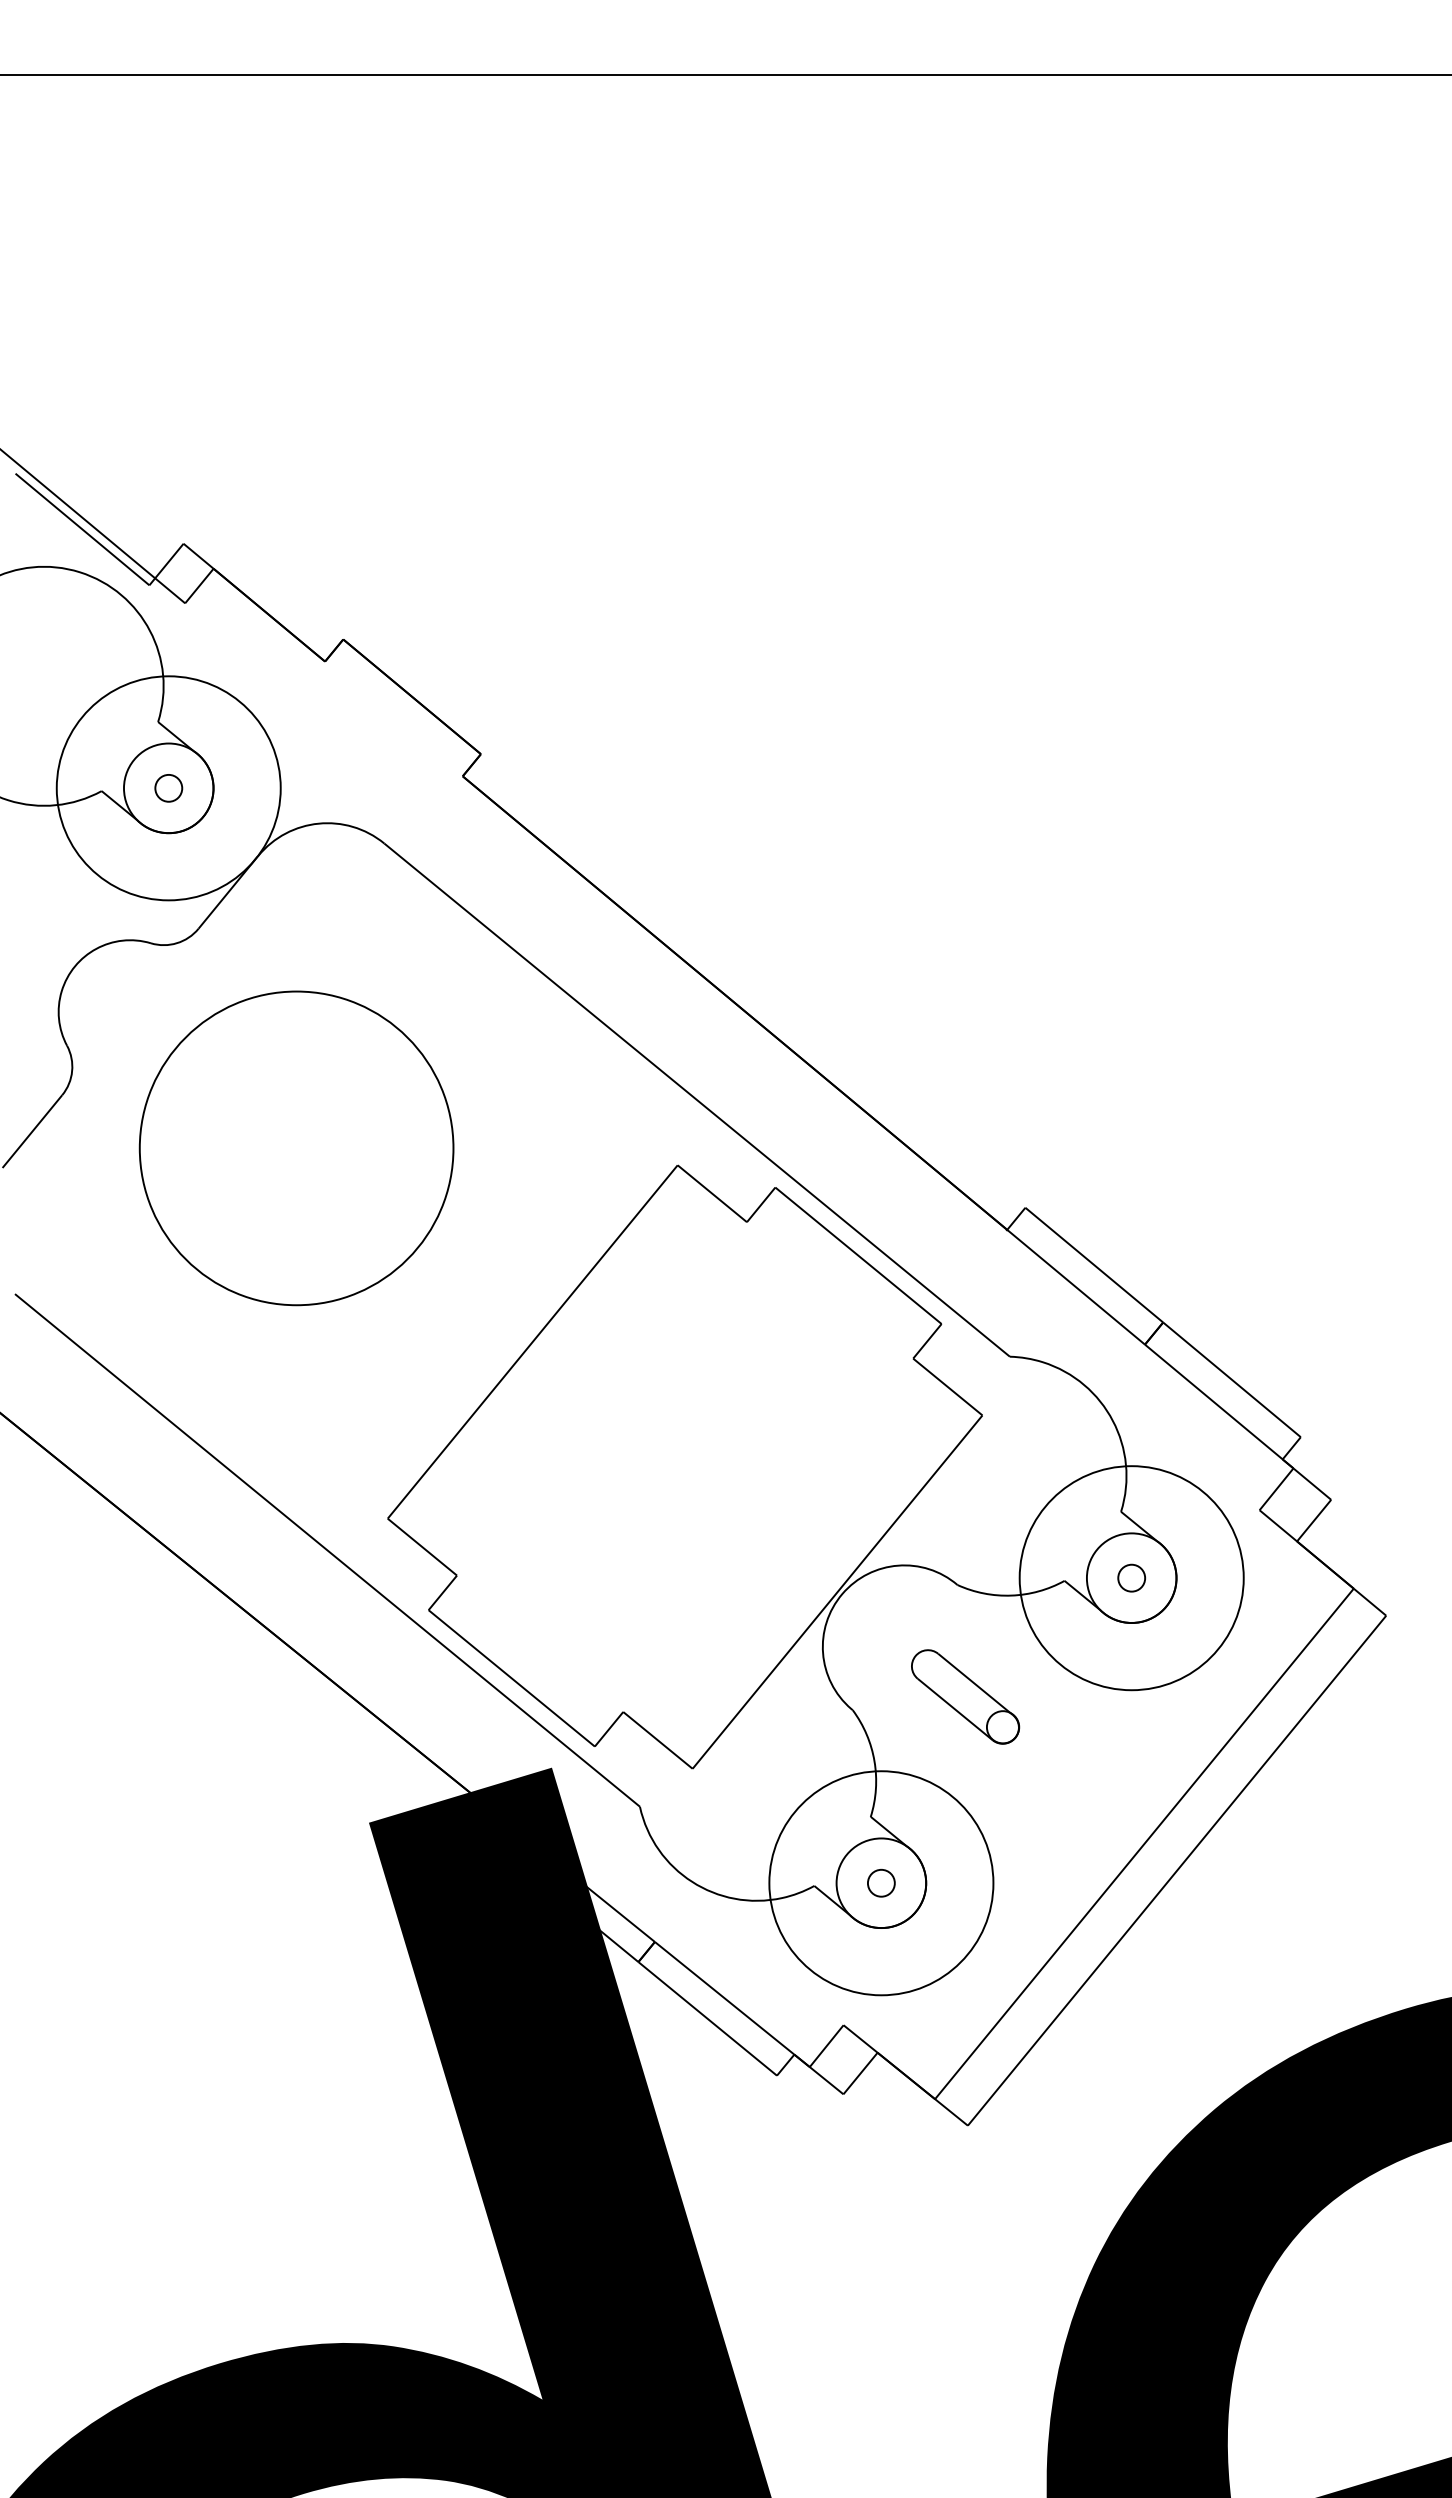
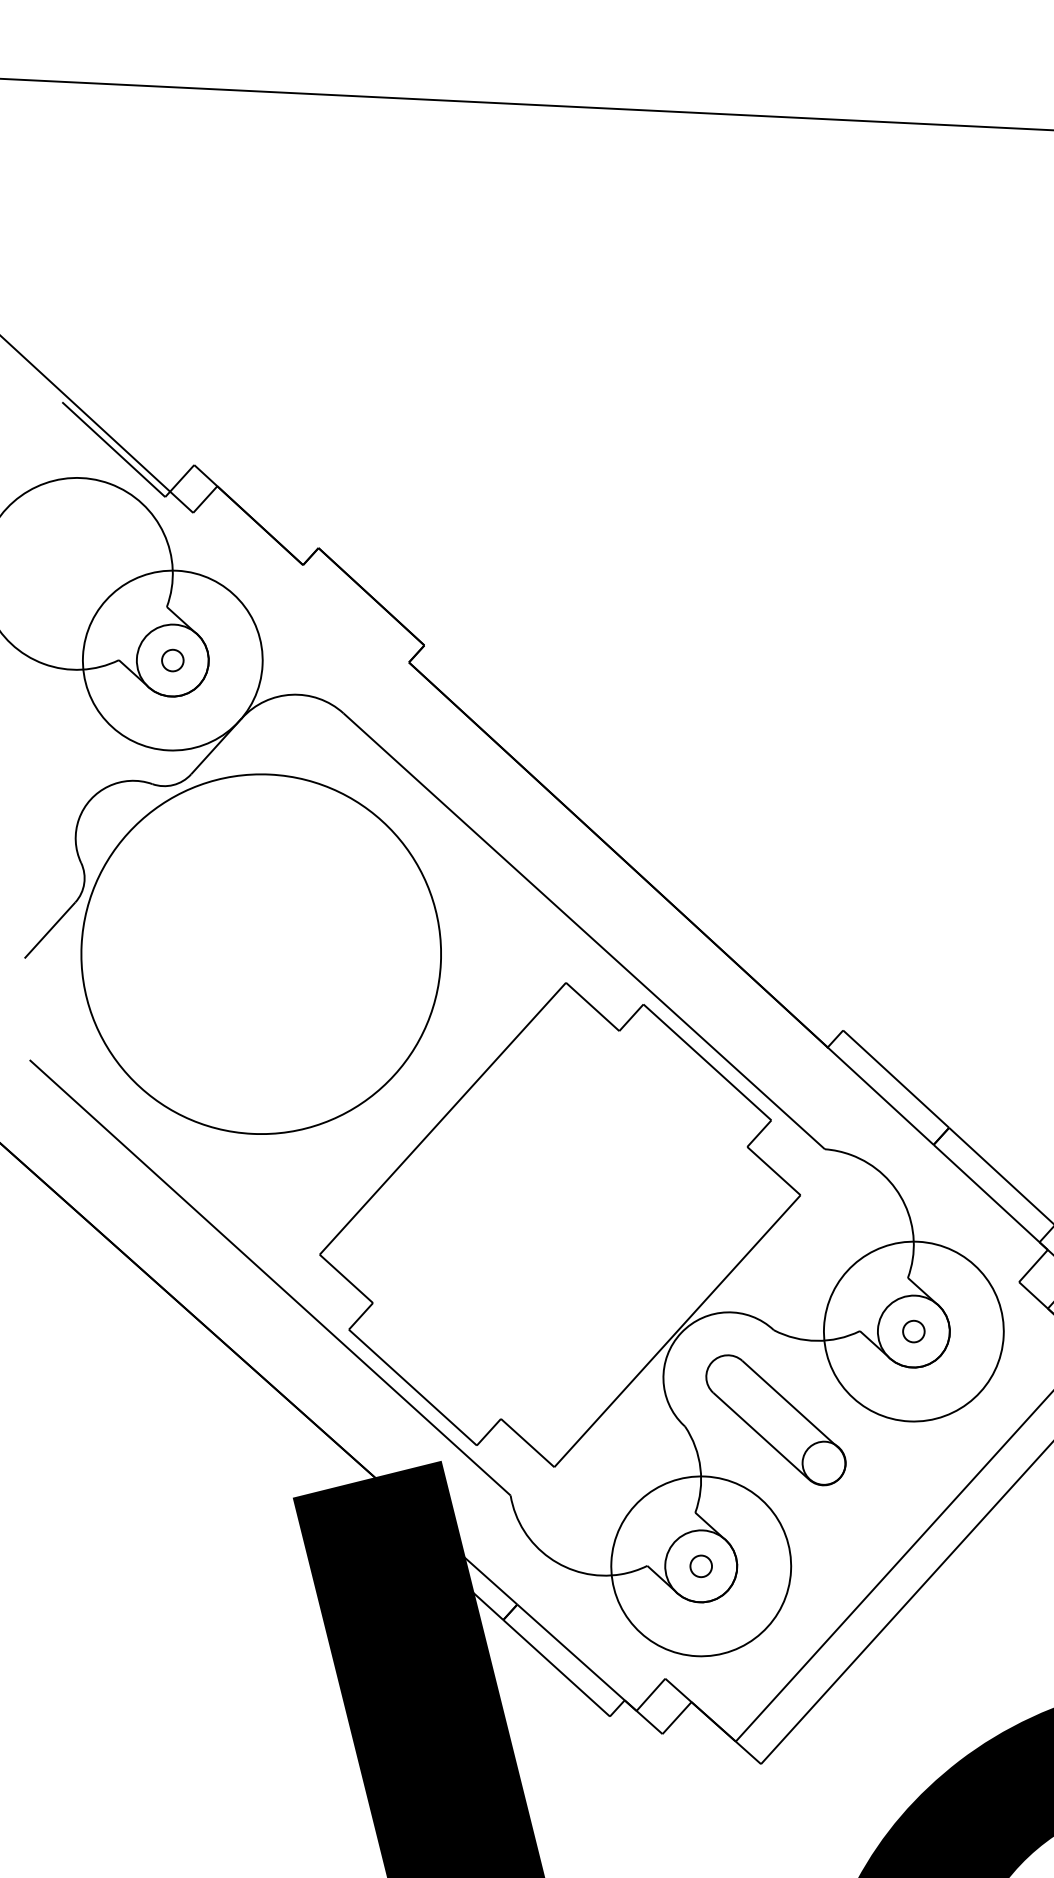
part: (296, 1148) -> (261, 954), size x1.43
part: (965, 1696) -> (775, 1419), size x1.67

